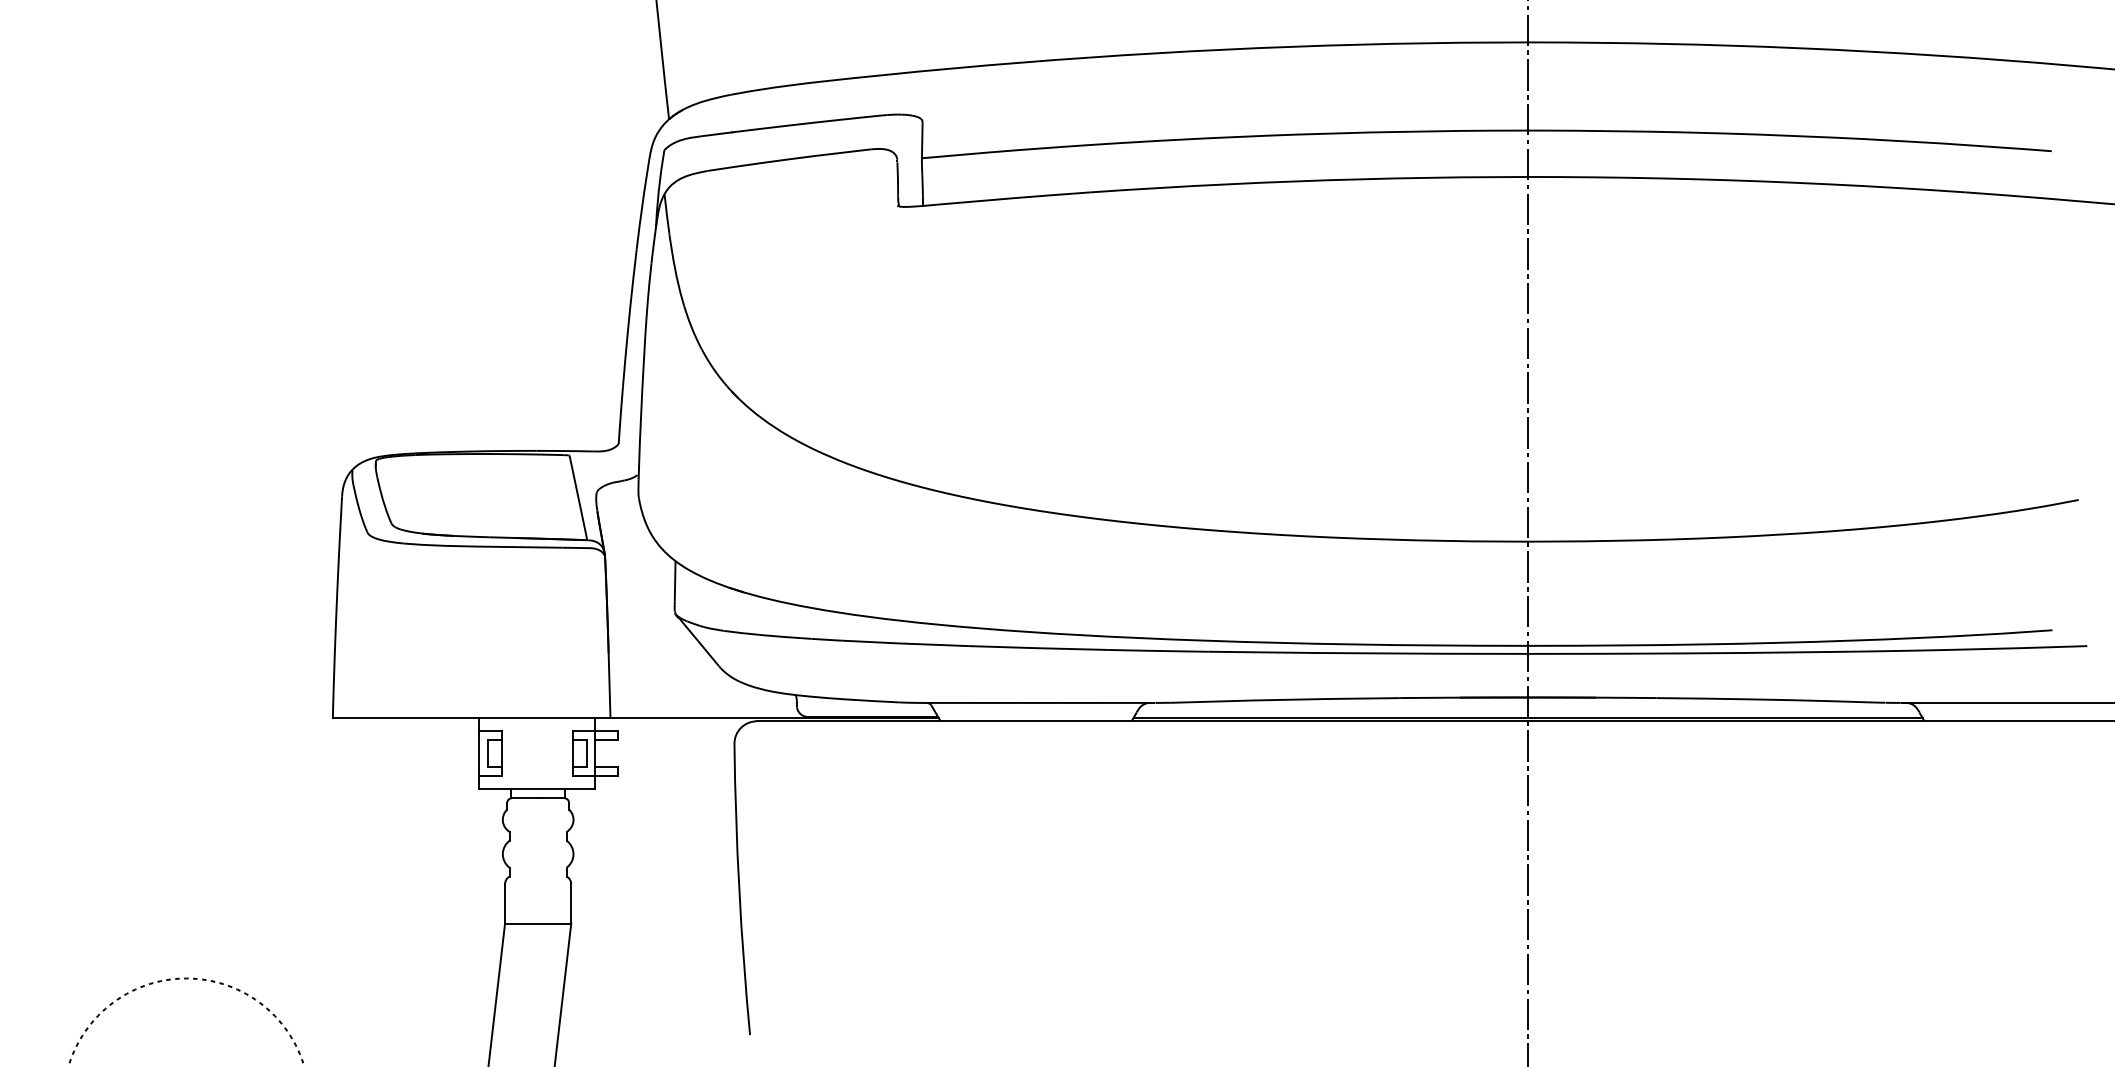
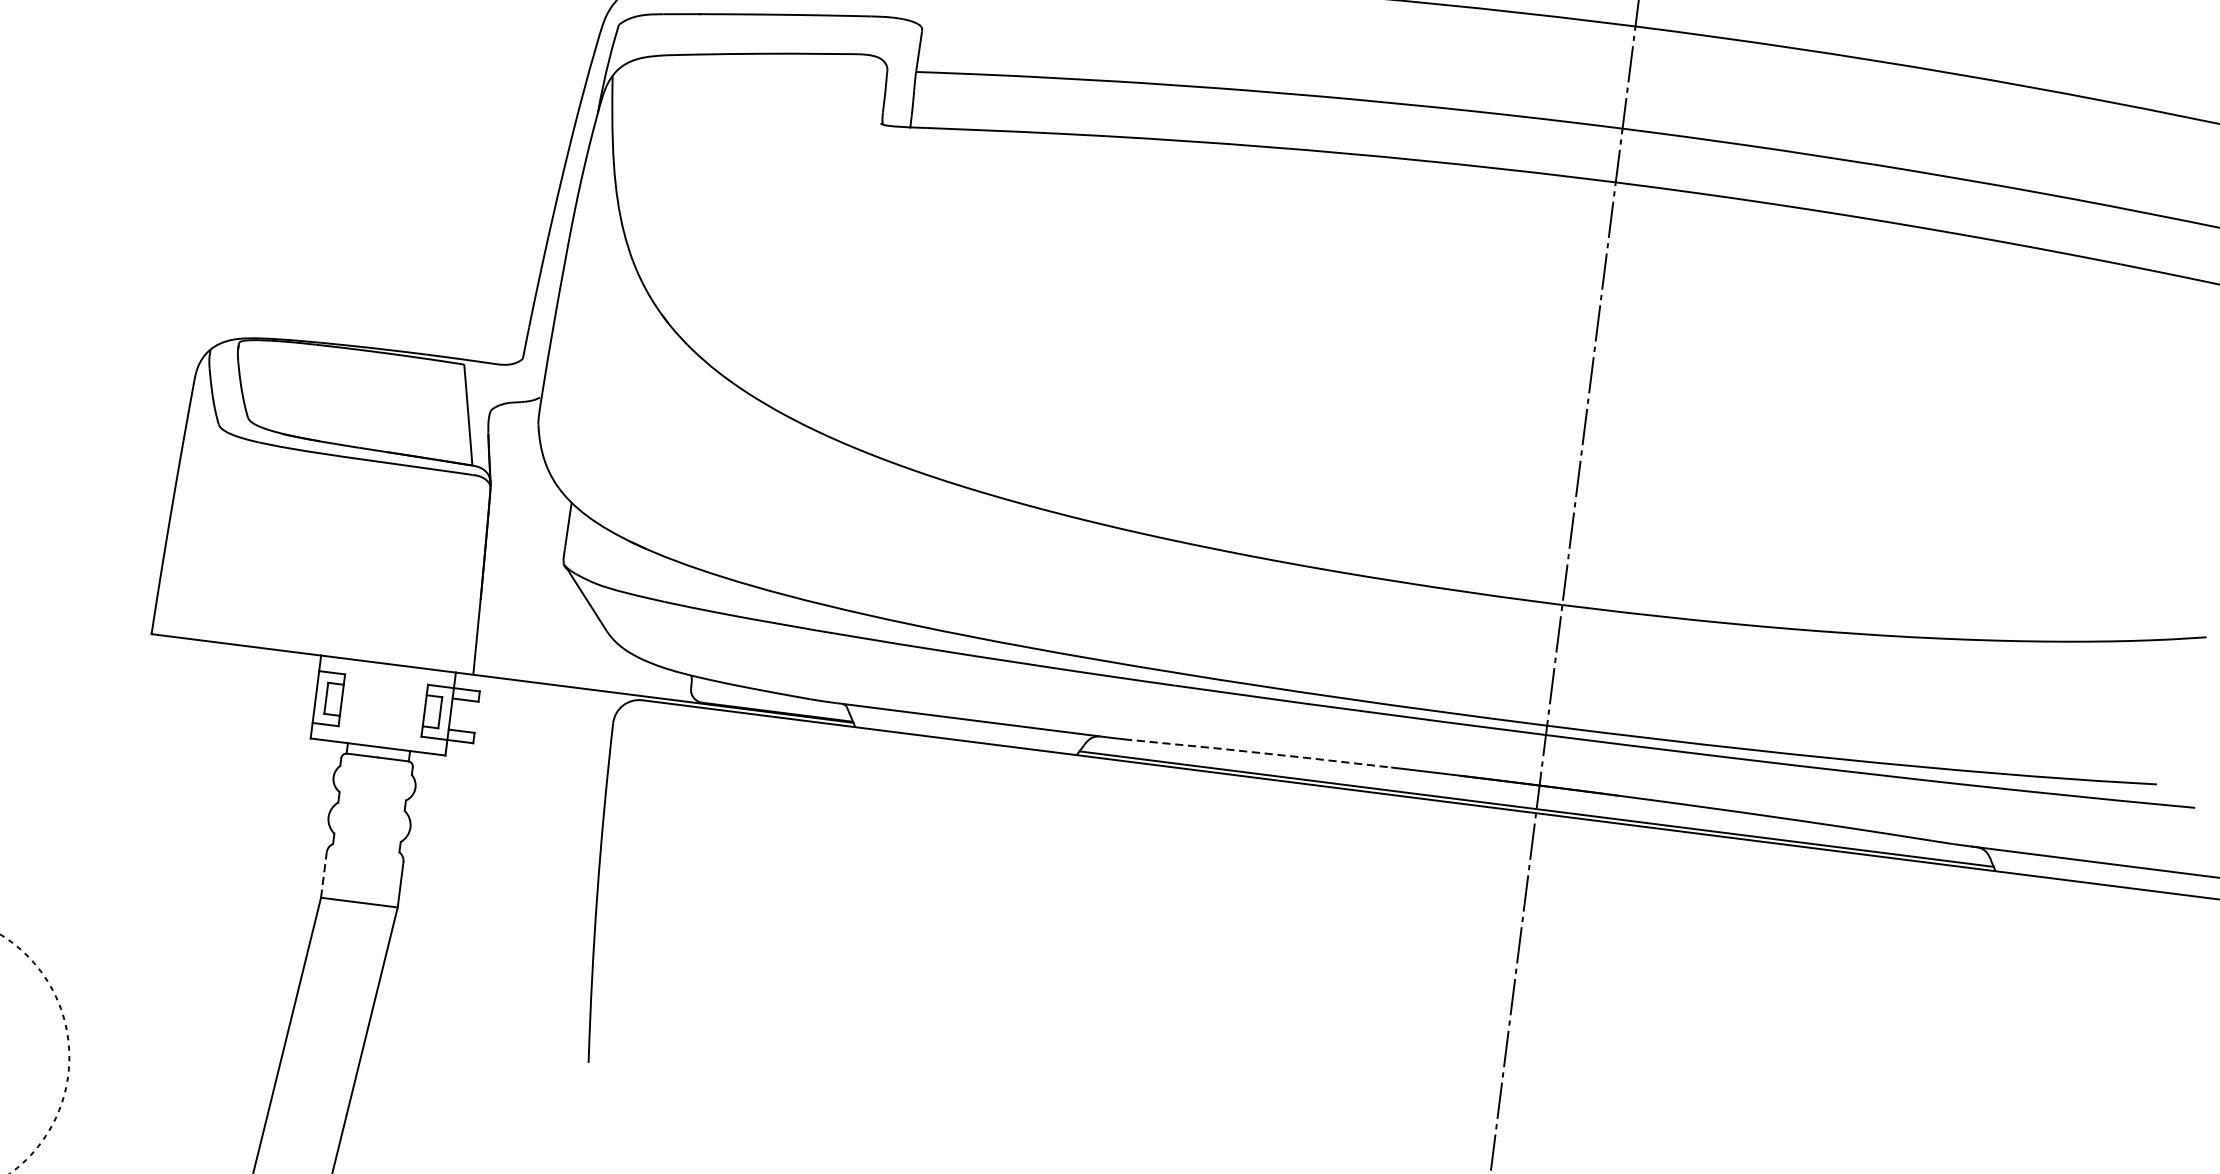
line: (1285, 699) -> (1258, 752), solid -> dashed
line: (505, 903) -> (324, 874), solid -> dashed

